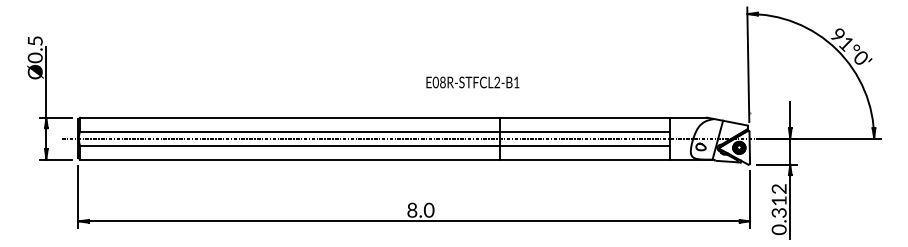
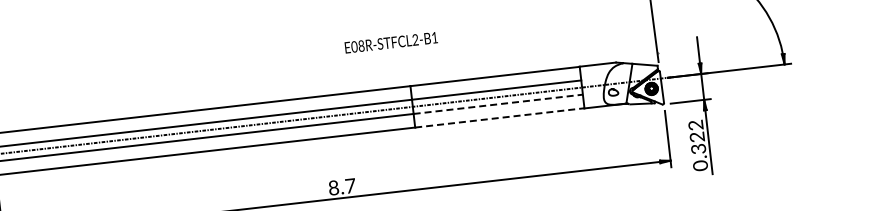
text: (472, 82) -> (390, 42), moved
line: (585, 145) -> (498, 103), solid -> dashed
line: (585, 159) -> (500, 117), solid -> dashed
text: (778, 200) -> (696, 136), 0.312 -> 0.322
text: (428, 209) -> (349, 185), 8.0 -> 8.7

